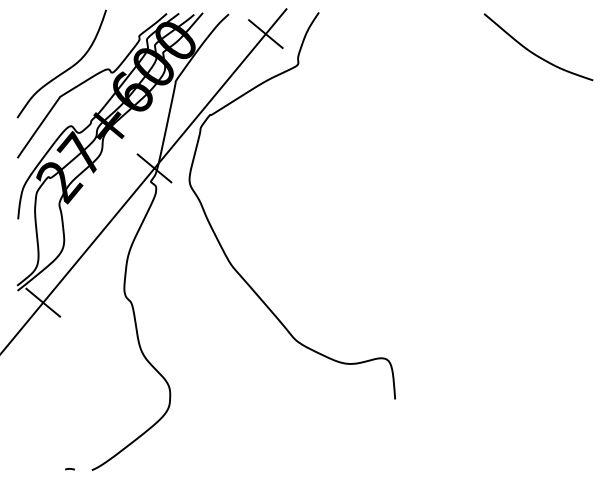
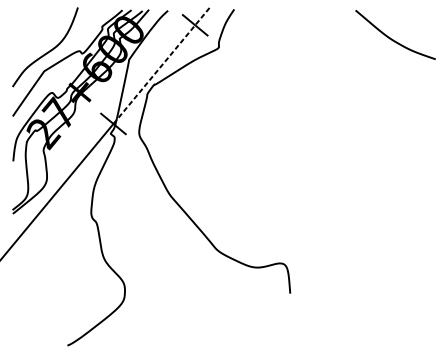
line: (220, 88) -> (161, 65), solid -> dashed
line: (43, 302) -> (31, 222), removed
curve: (69, 469) -> (51, 345), removed

